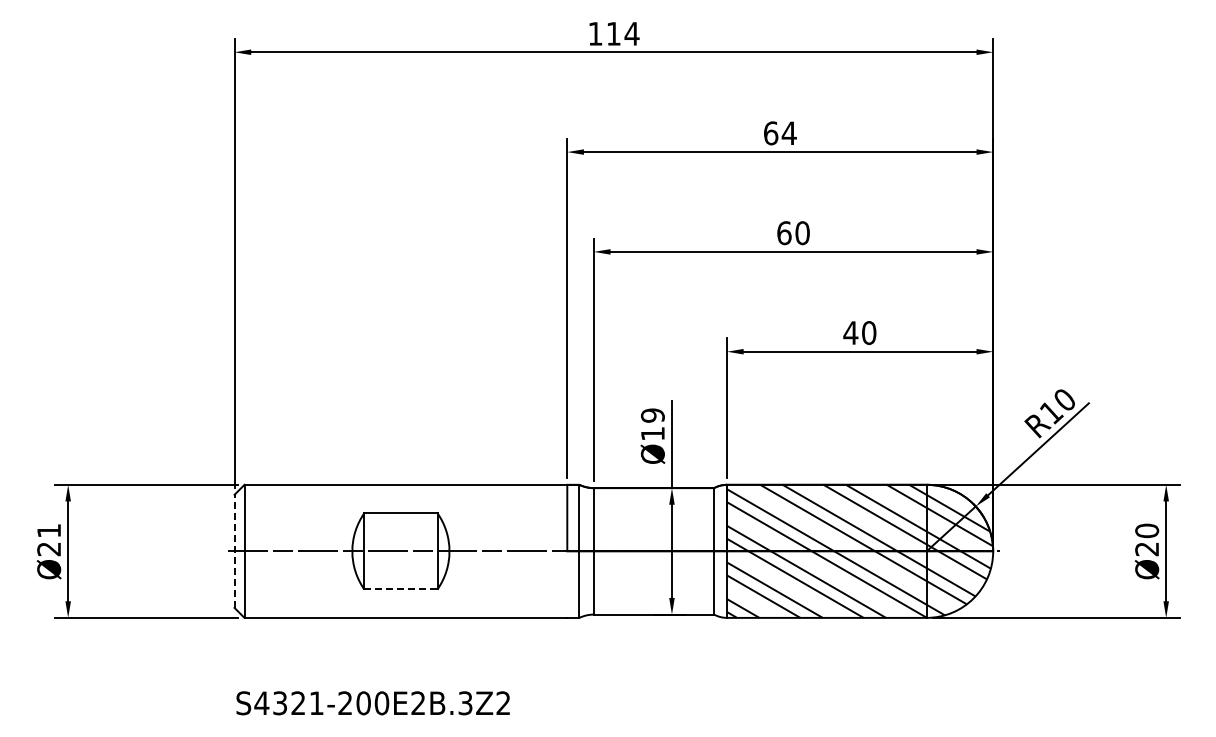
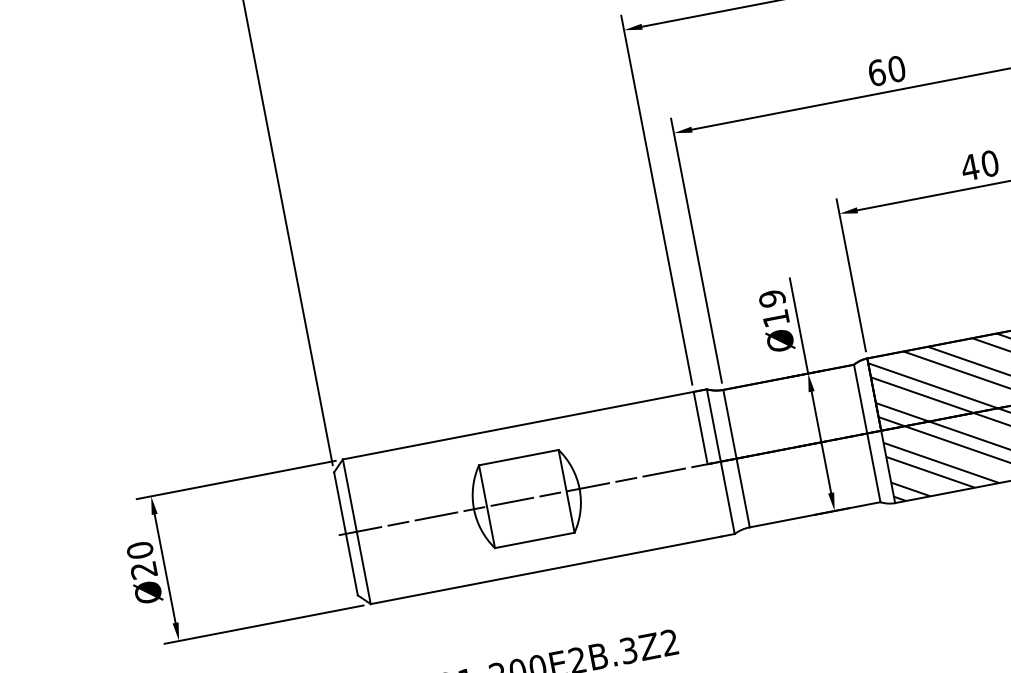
text: (49, 530) -> (140, 549), Ø21 -> Ø20
line: (234, 551) -> (345, 534), dashed -> solid
line: (400, 589) -> (534, 540), dashed -> solid

